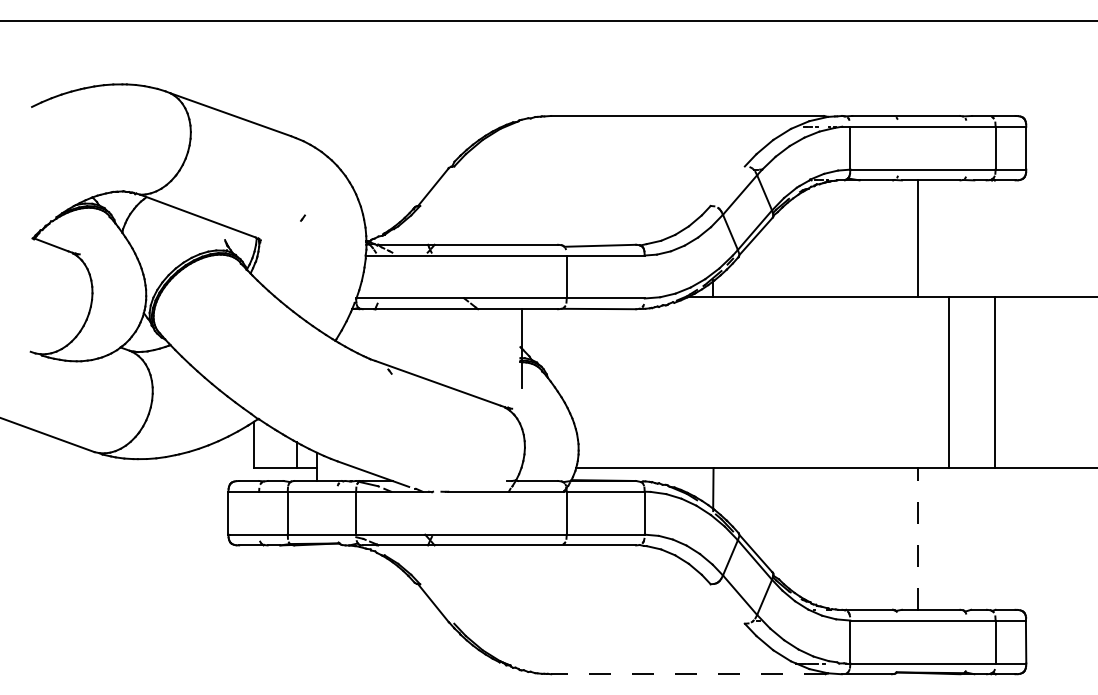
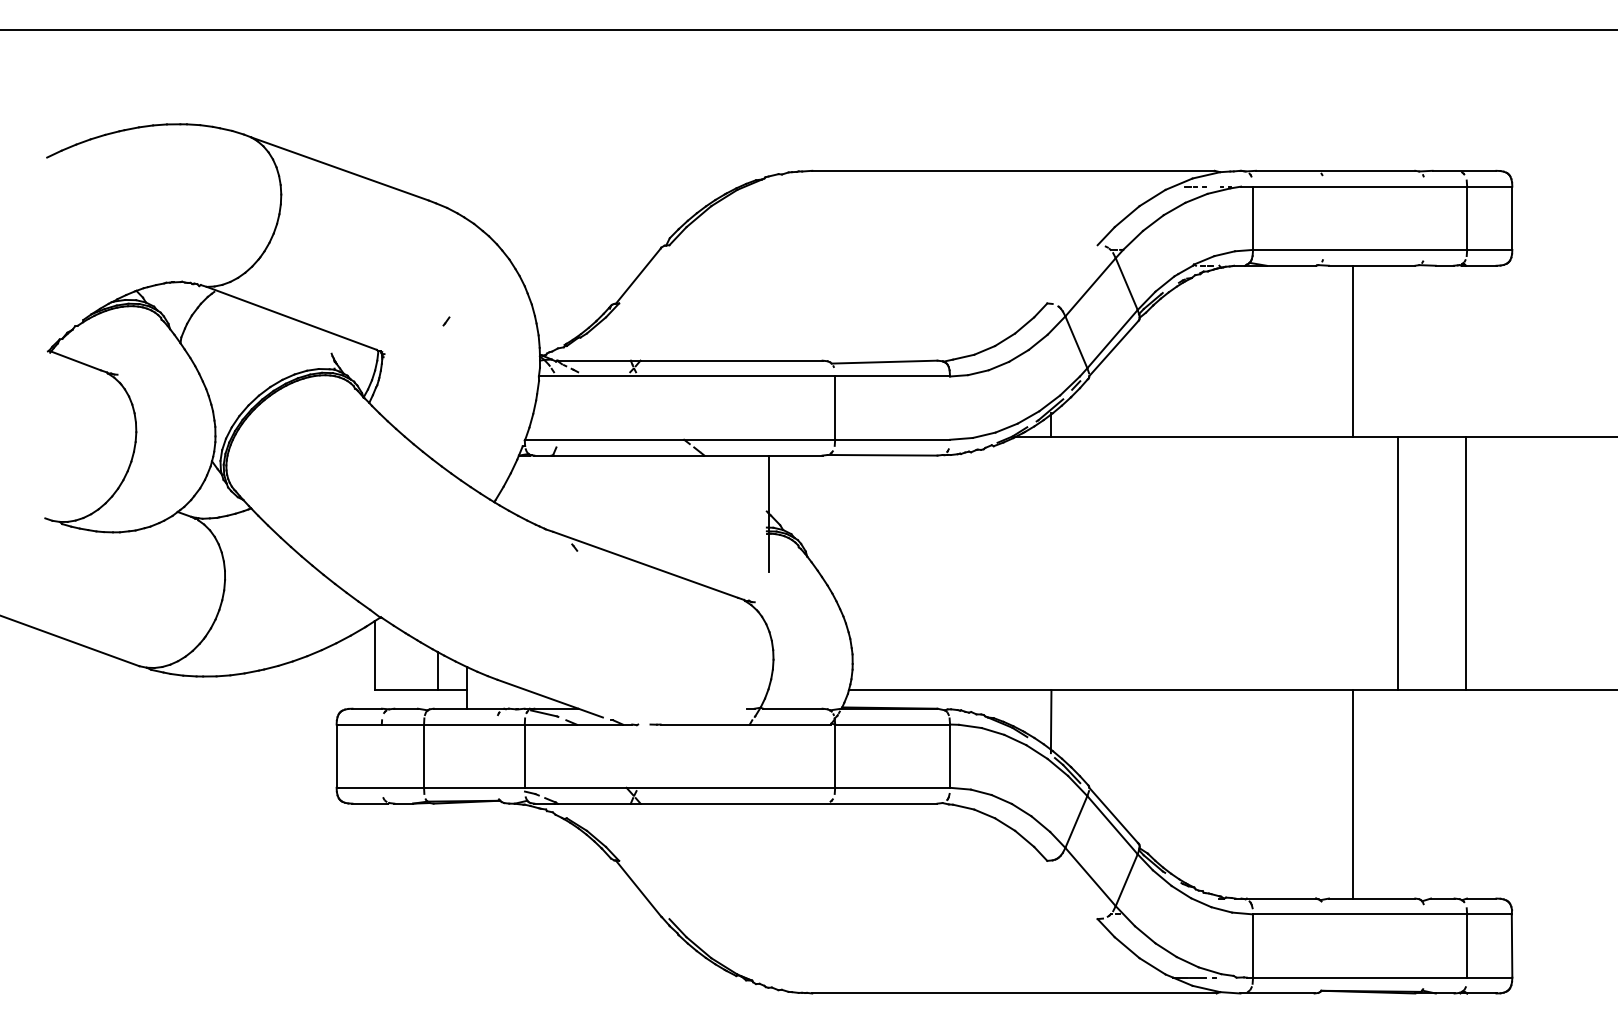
line: (918, 539) -> (1353, 794), dashed -> solid
line: (687, 674) -> (1013, 993), dashed -> solid

